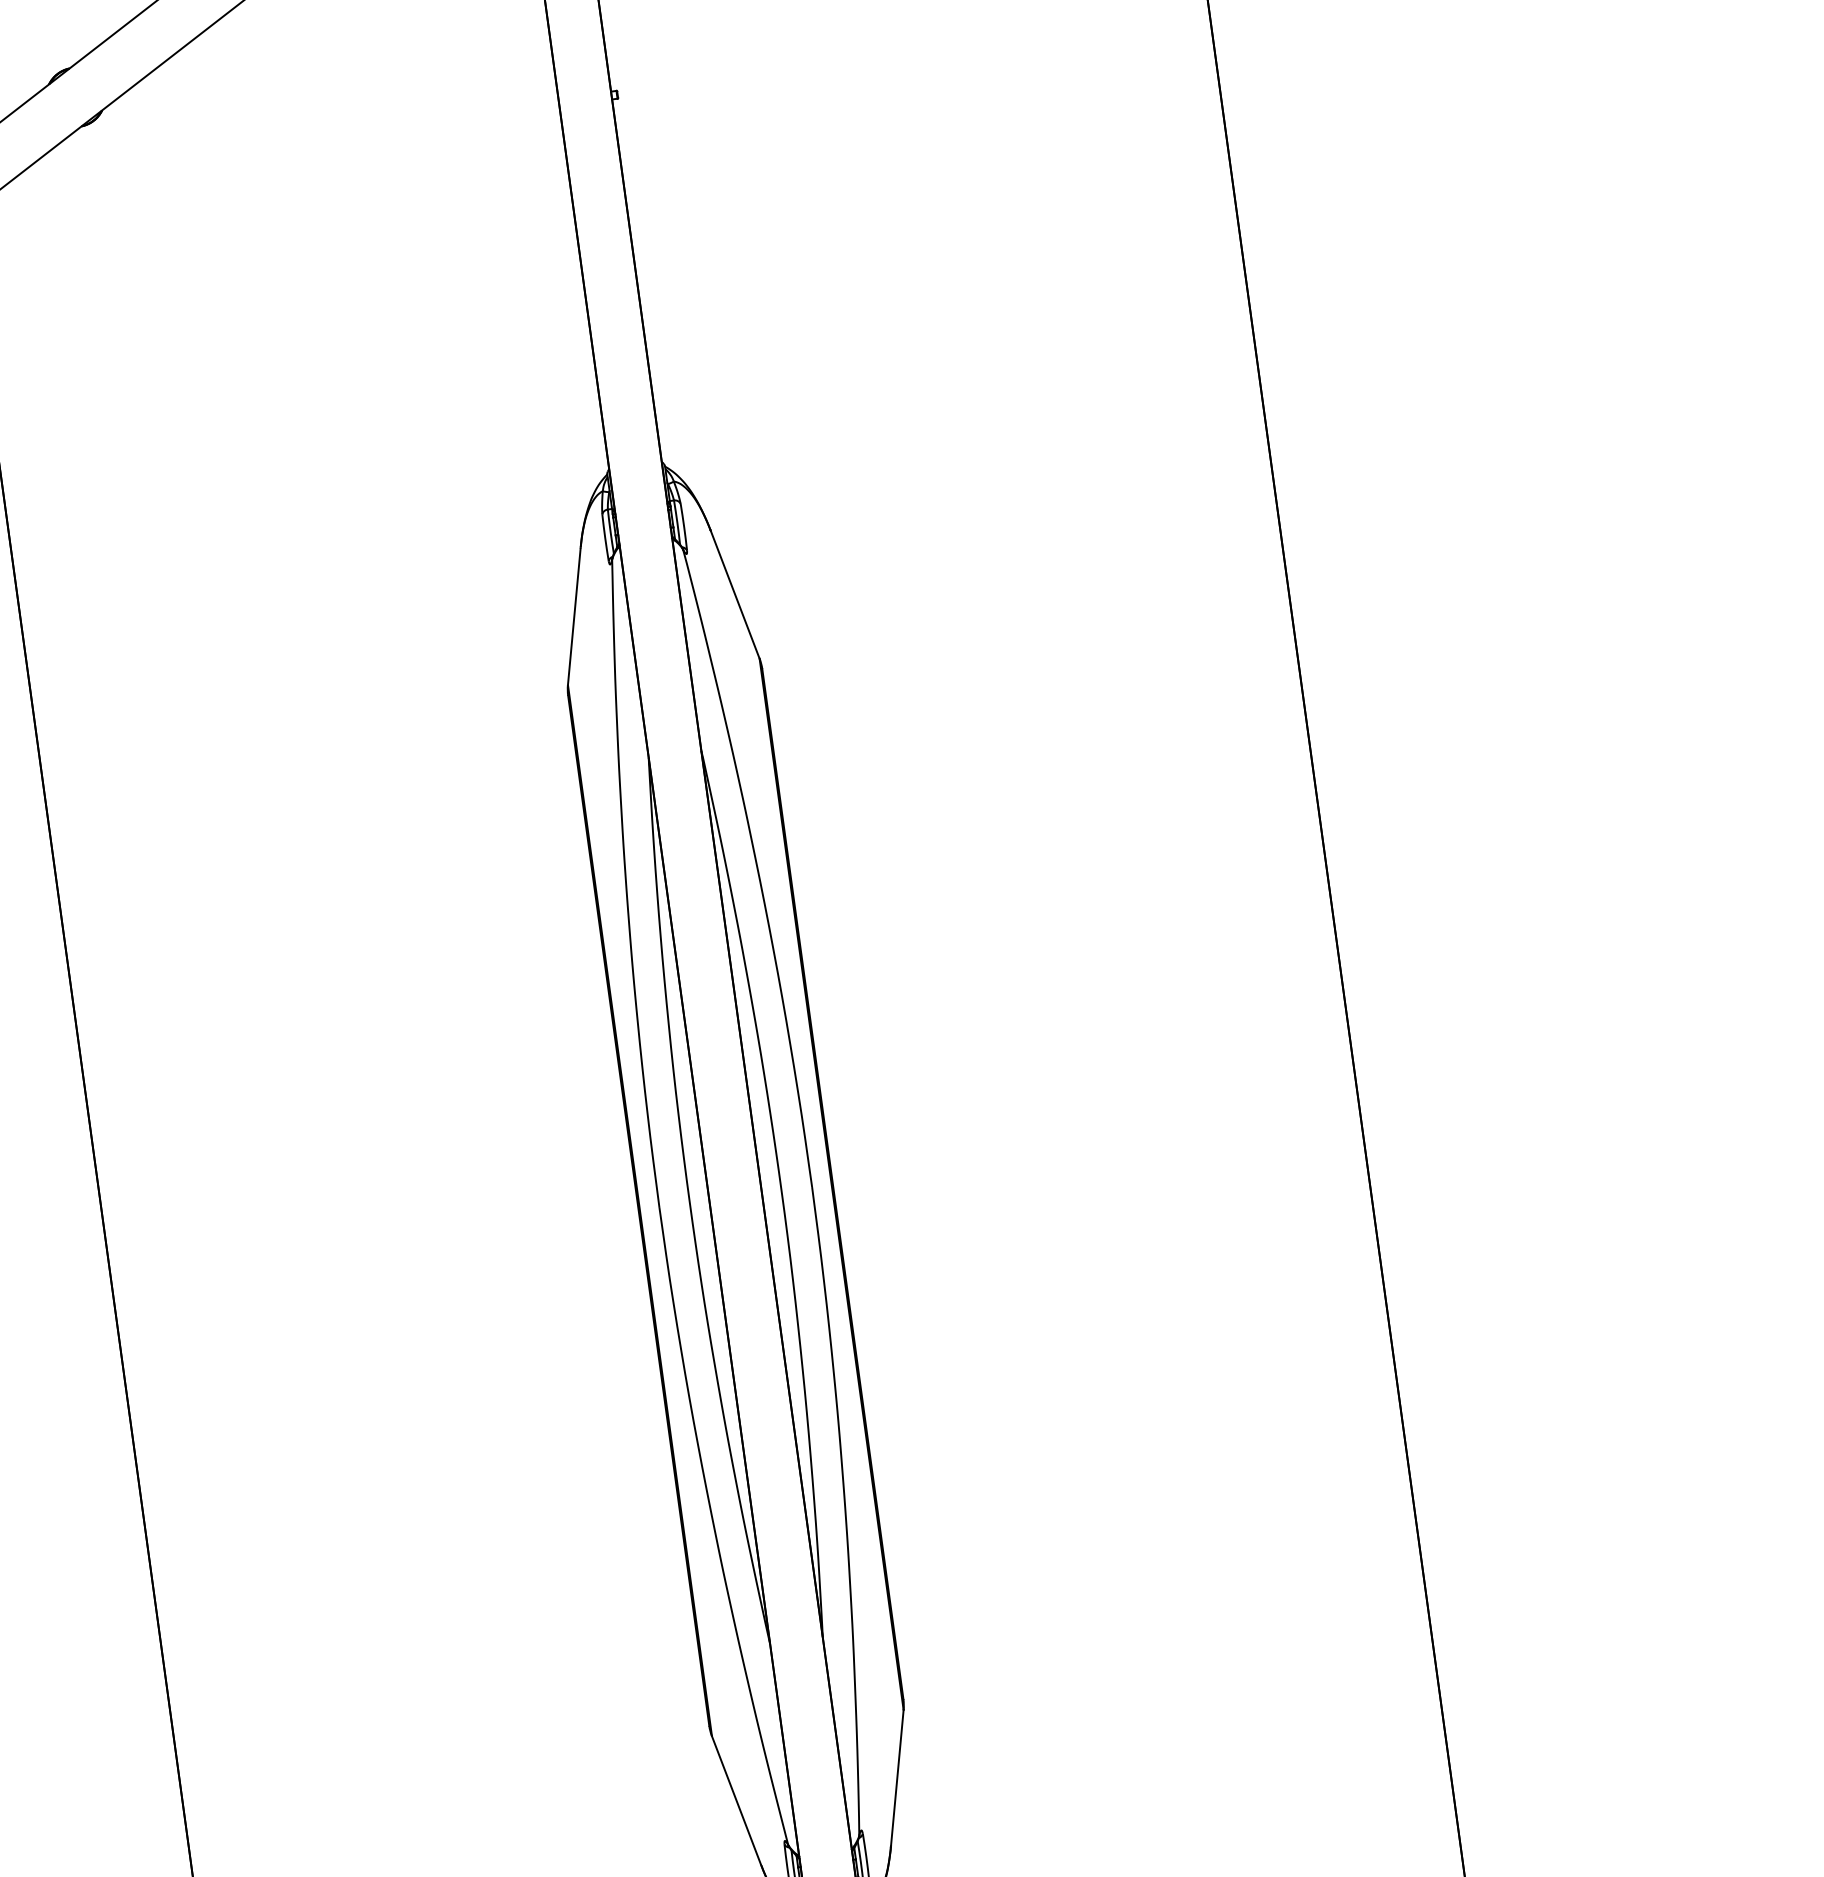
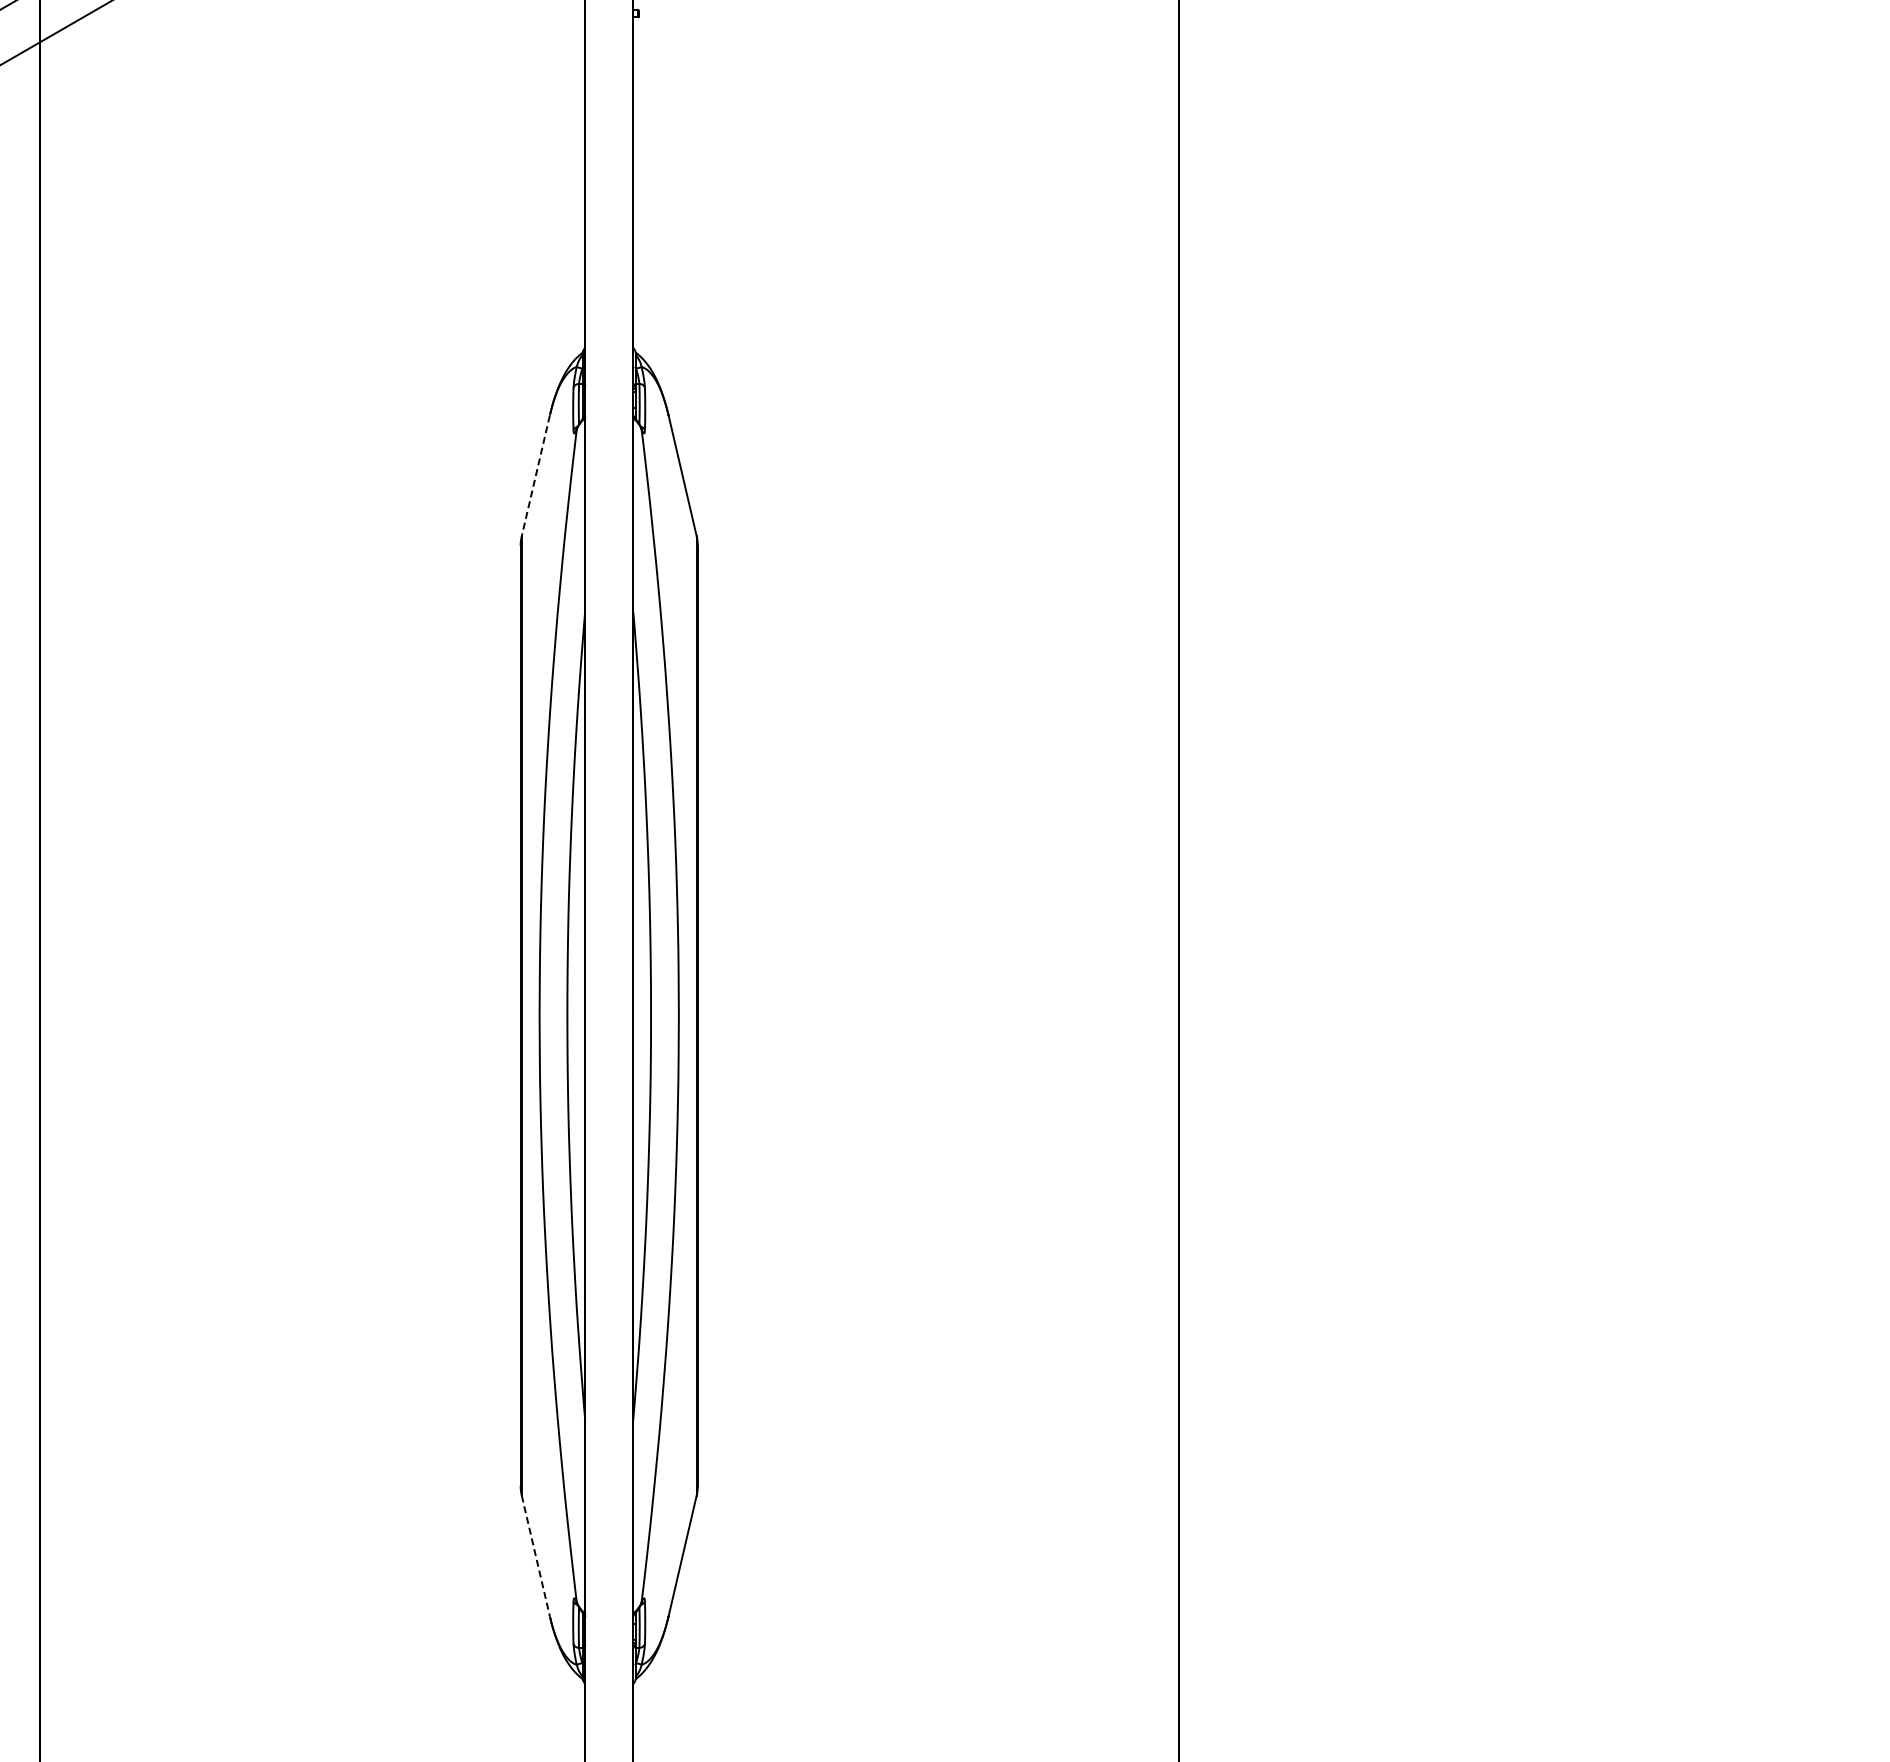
line: (573, 616) -> (535, 475), solid -> dashed
line: (735, 1799) -> (535, 1555), solid -> dashed

